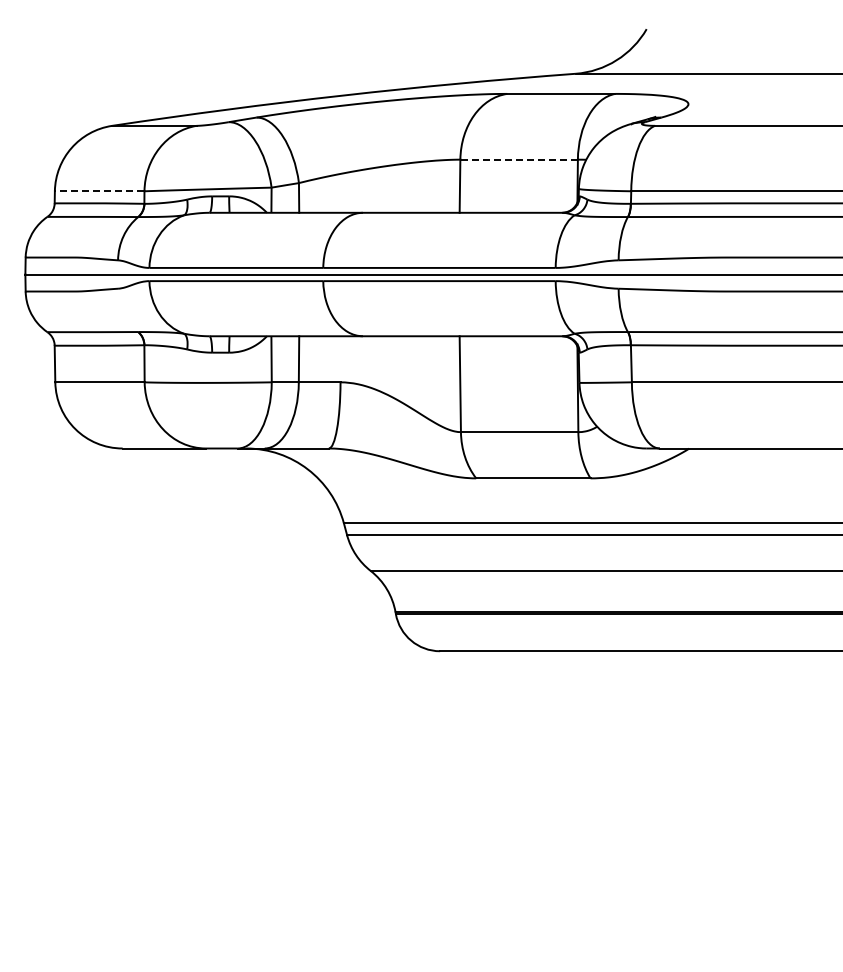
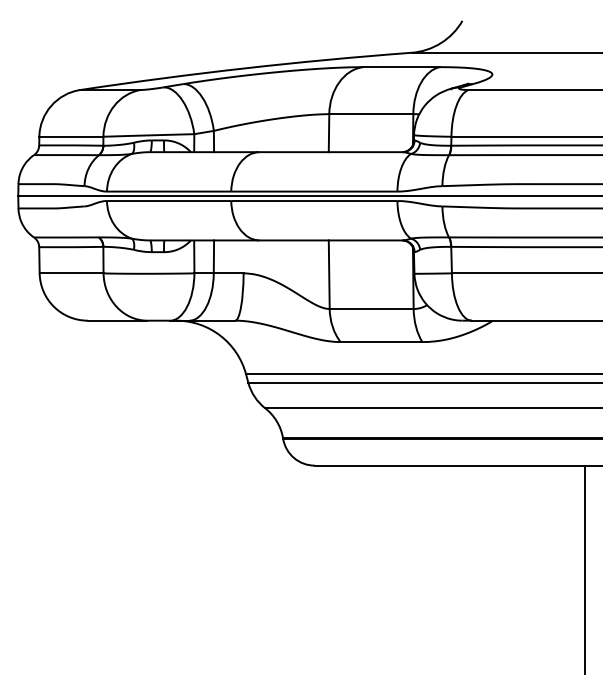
line: (519, 159) -> (371, 114), dashed -> solid
line: (99, 191) -> (71, 136), dashed -> solid
line: (817, 796) -> (584, 569), added

